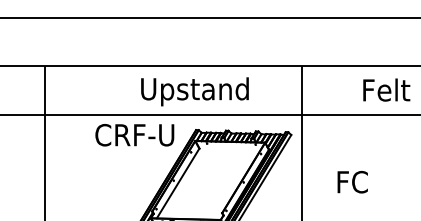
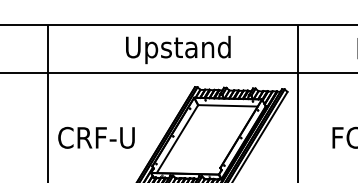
text: (194, 91) -> (177, 49), moved
text: (134, 135) -> (96, 138), moved
line: (229, 149) -> (227, 106), added

